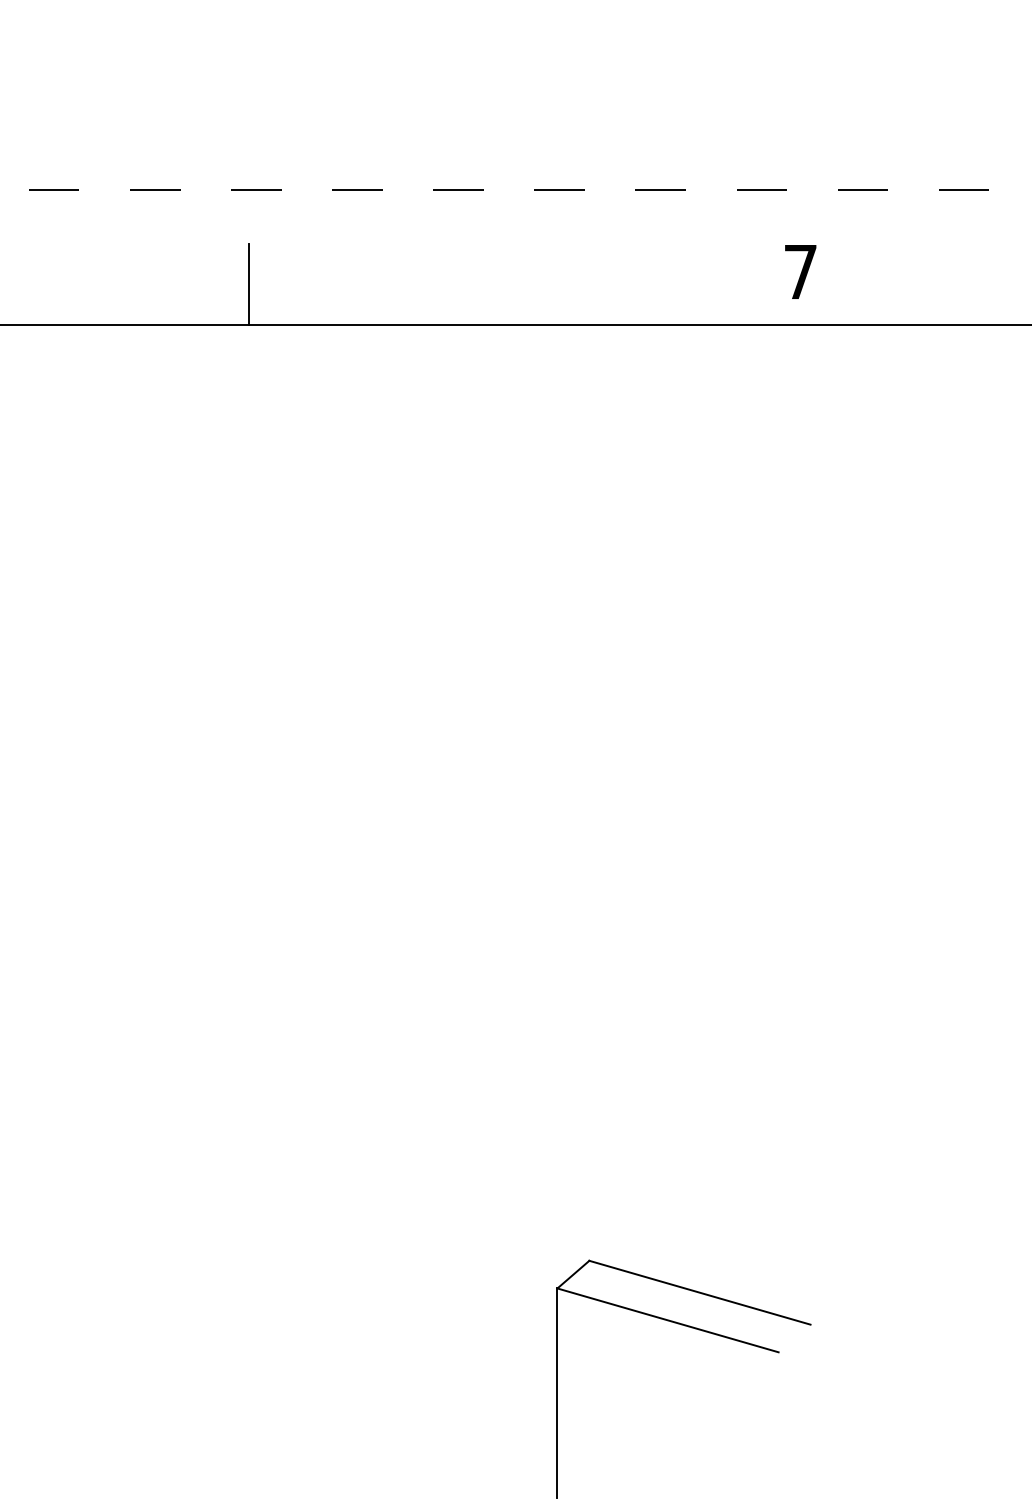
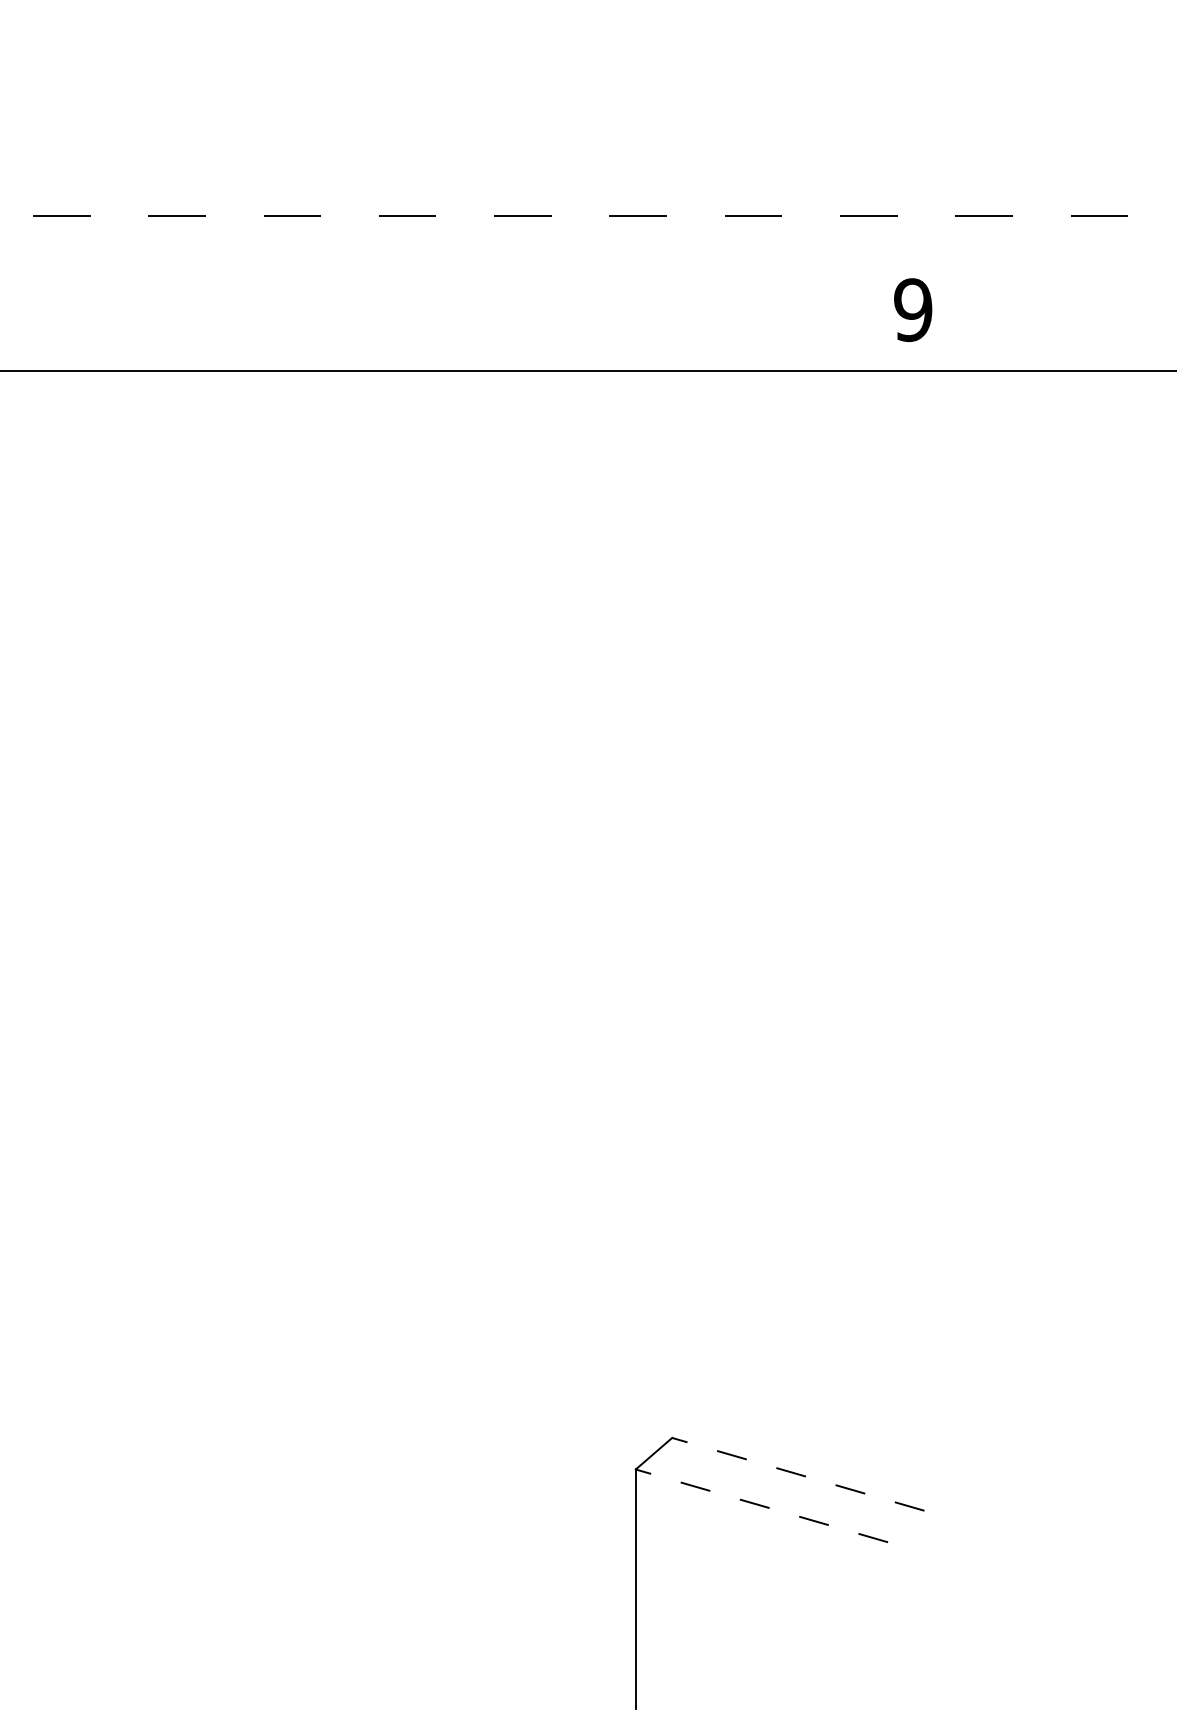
text: (800, 272) -> (913, 310), 7 -> 9
line: (249, 284) -> (284, 324), removed
line: (699, 1292) -> (797, 1474), solid -> dashed
line: (667, 1320) -> (761, 1505), solid -> dashed

